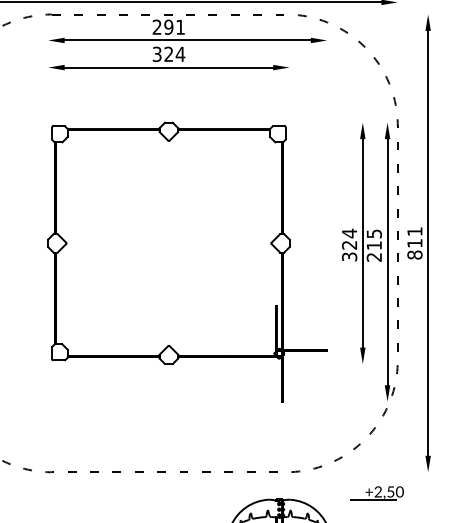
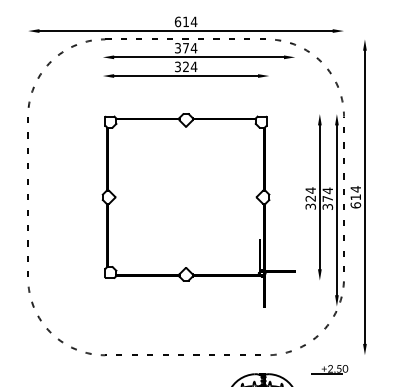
text: (169, 27) -> (186, 48), 291 -> 374
text: (414, 243) -> (355, 197), 811 -> 614
text: (373, 245) -> (327, 198), 215 -> 374

